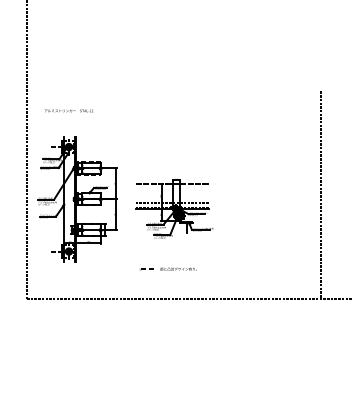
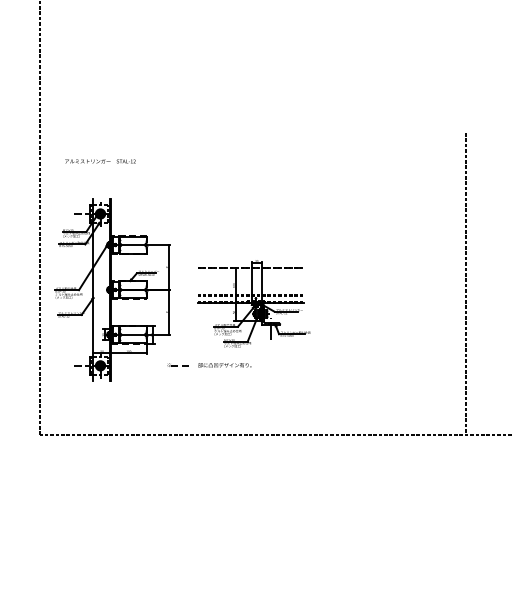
part: (167, 268) -> (208, 364), moved

